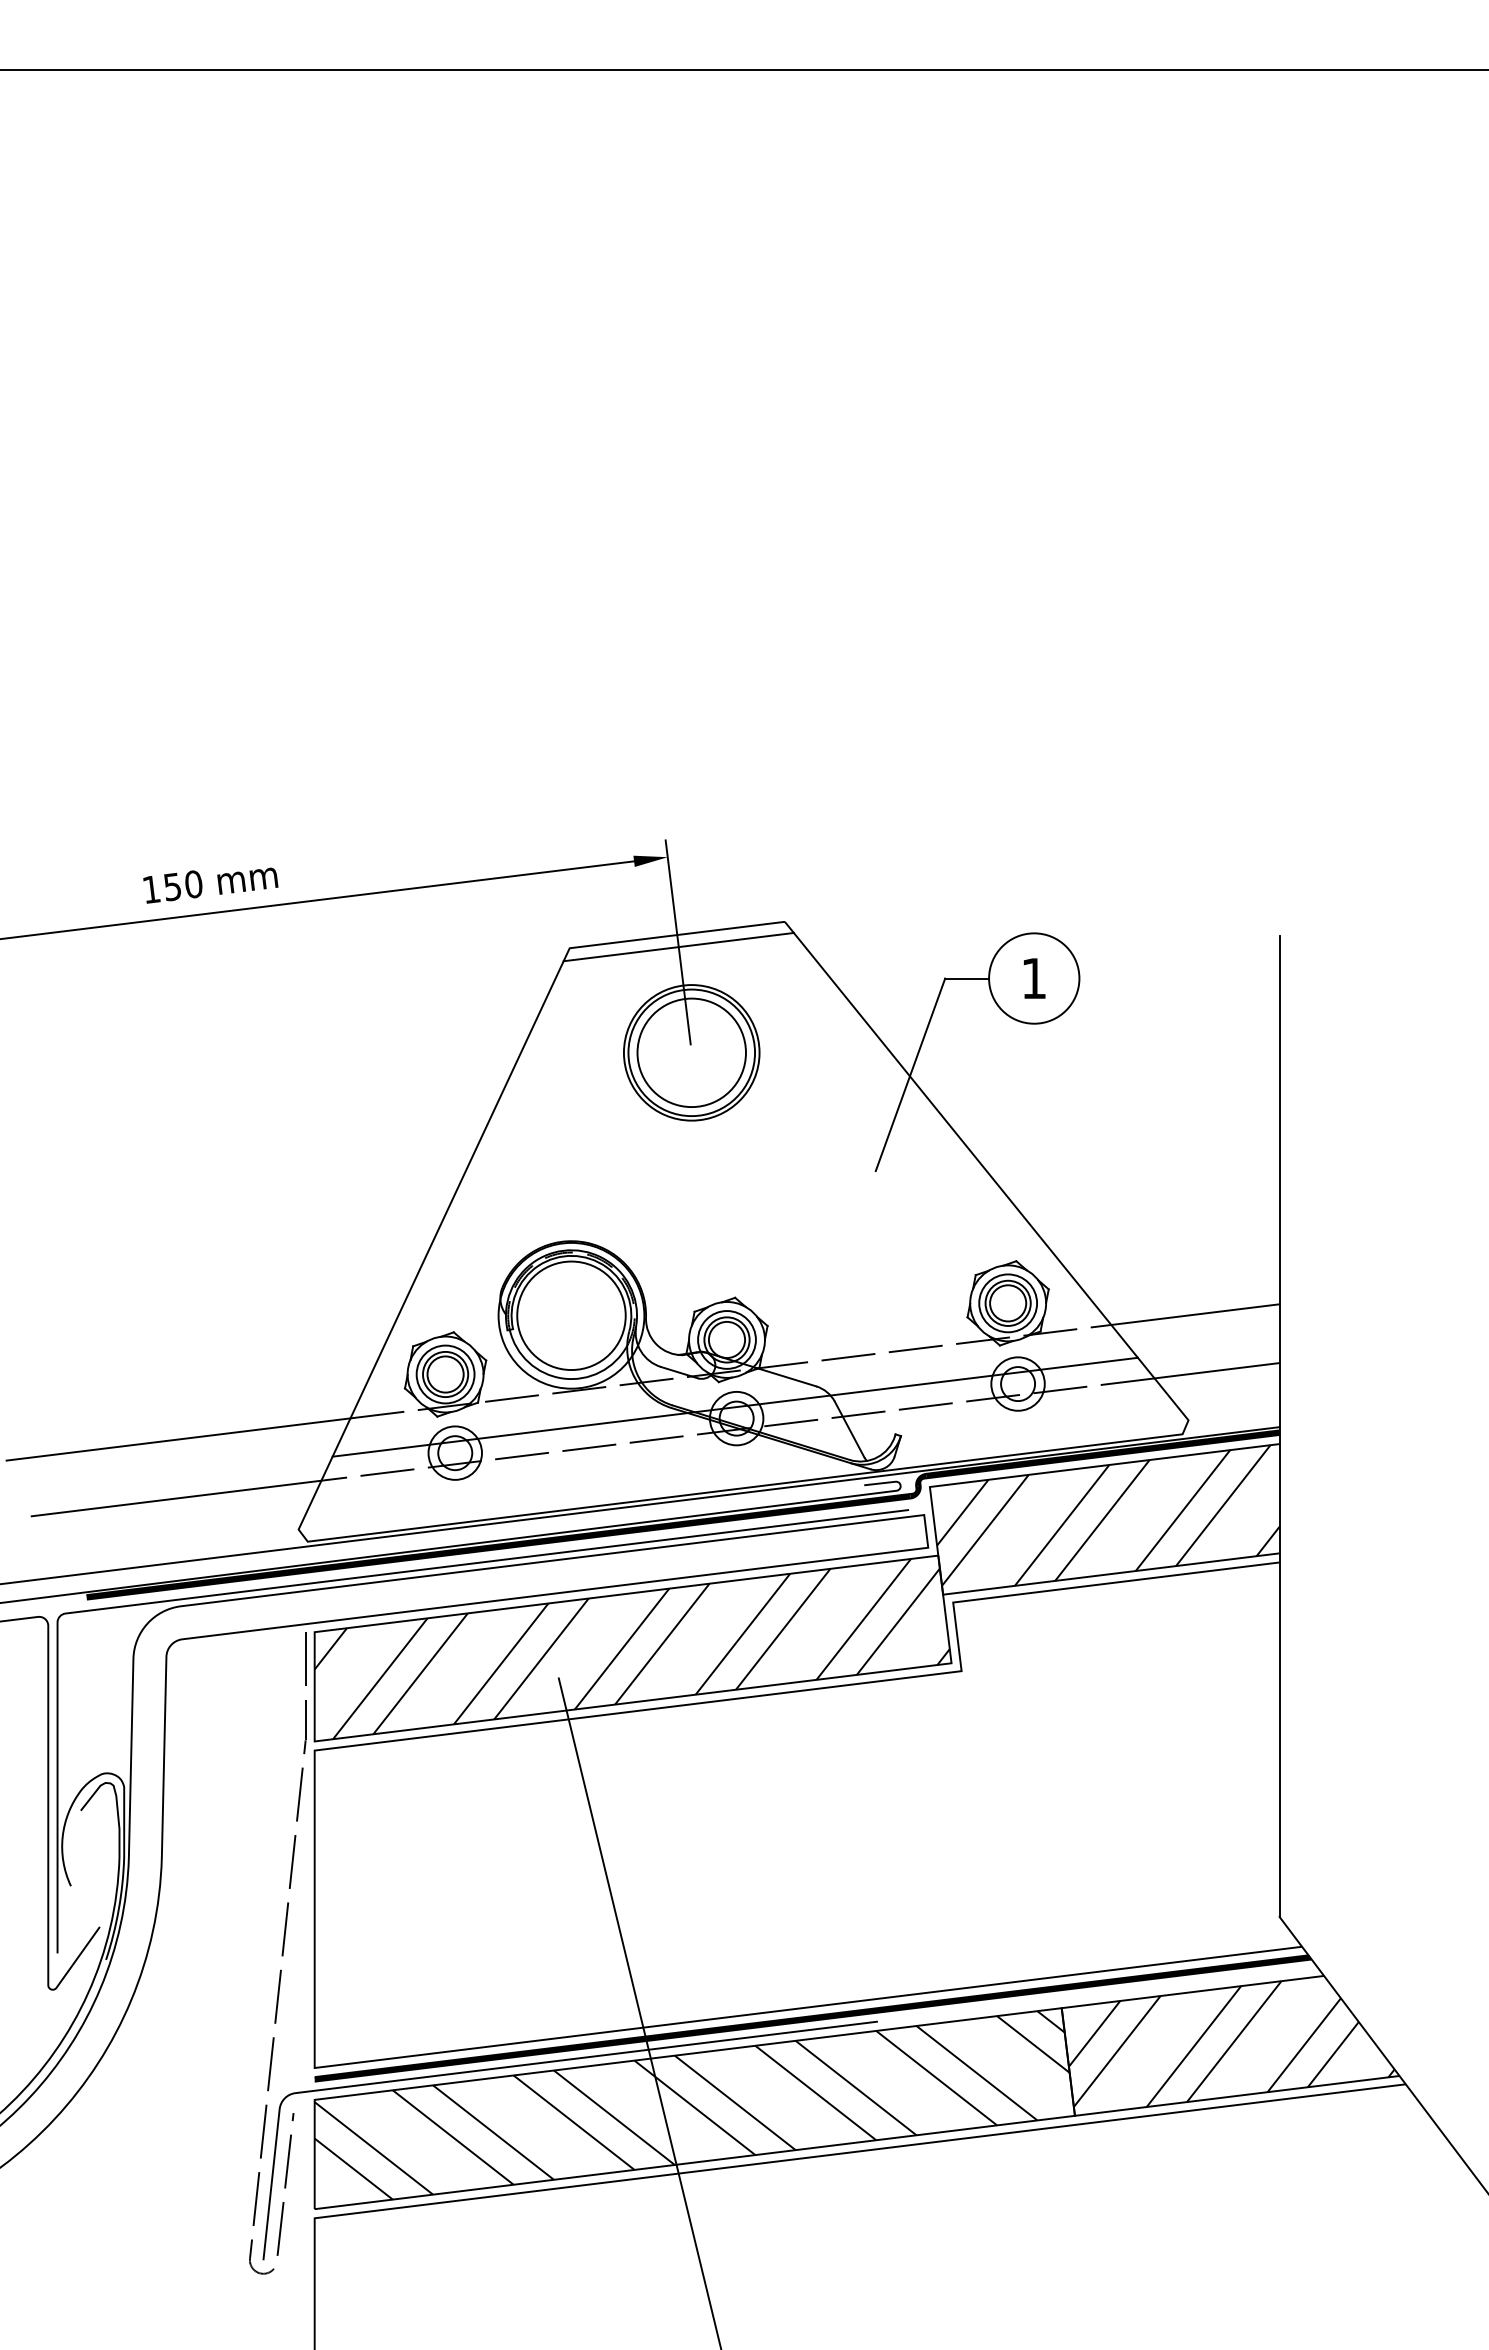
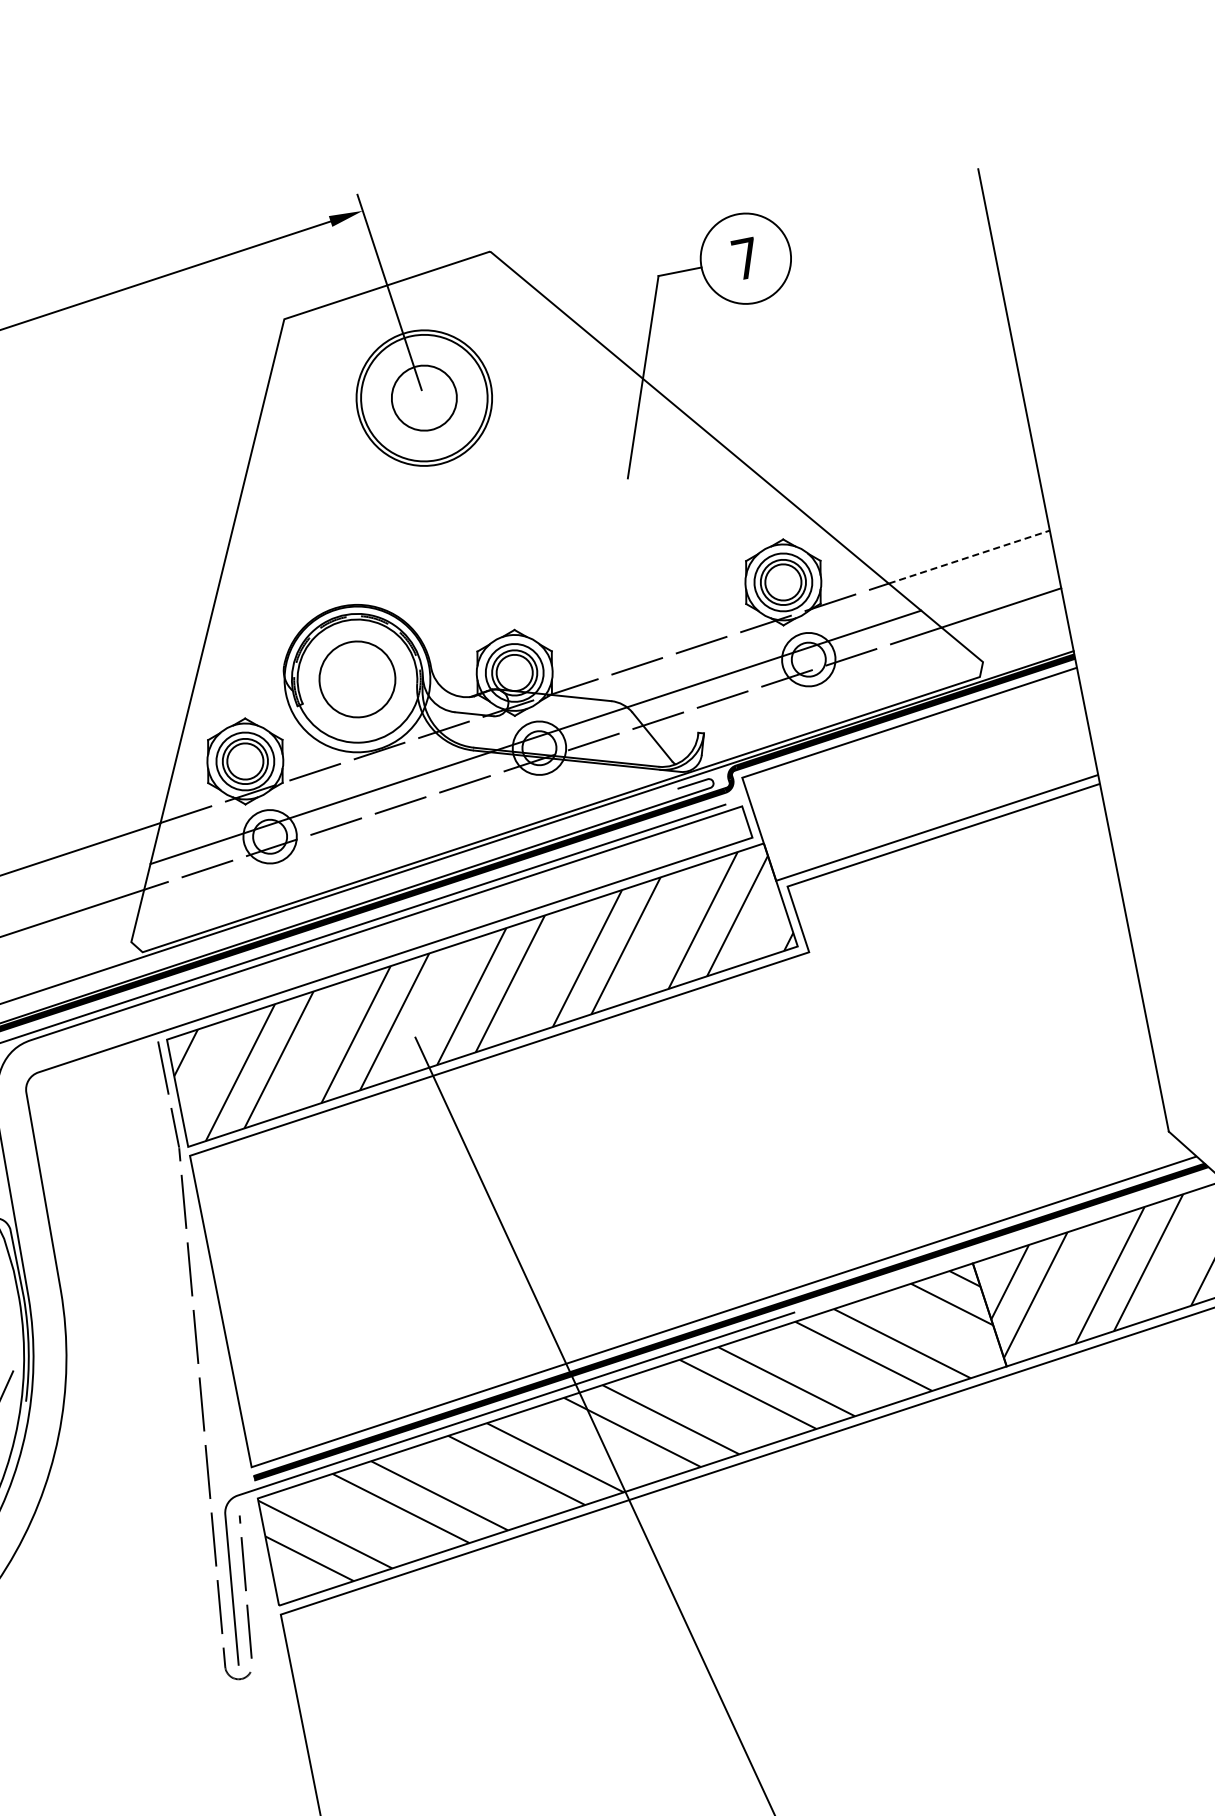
line: (678, 946) -> (390, 296), removed
text: (1033, 978) -> (745, 258), 1 -> 7
circle: (691, 1052) -> (424, 397), size x0.6
line: (1195, 1314) -> (969, 556), solid -> dashed
circle: (571, 1315) -> (357, 679), size x0.7
hatch: (1108, 1515) -> (923, 771), removed

